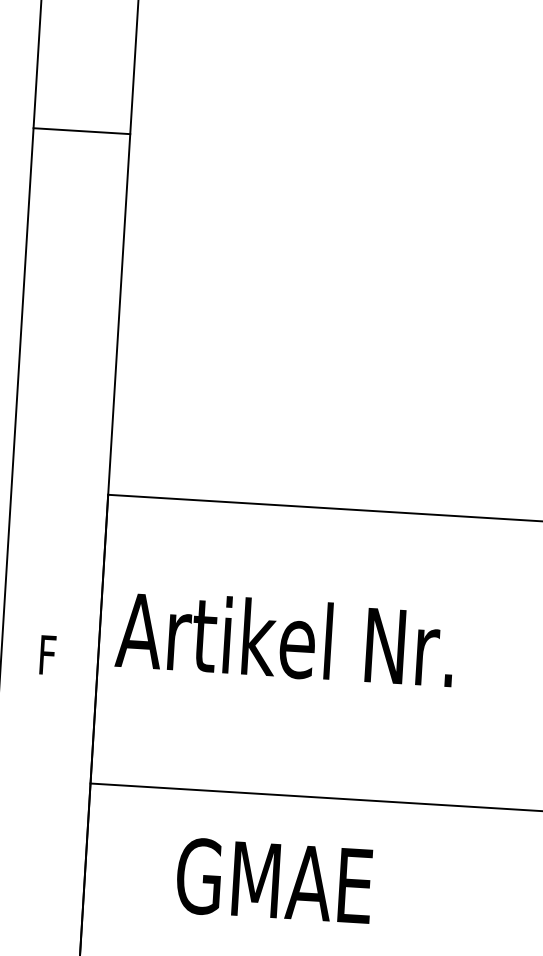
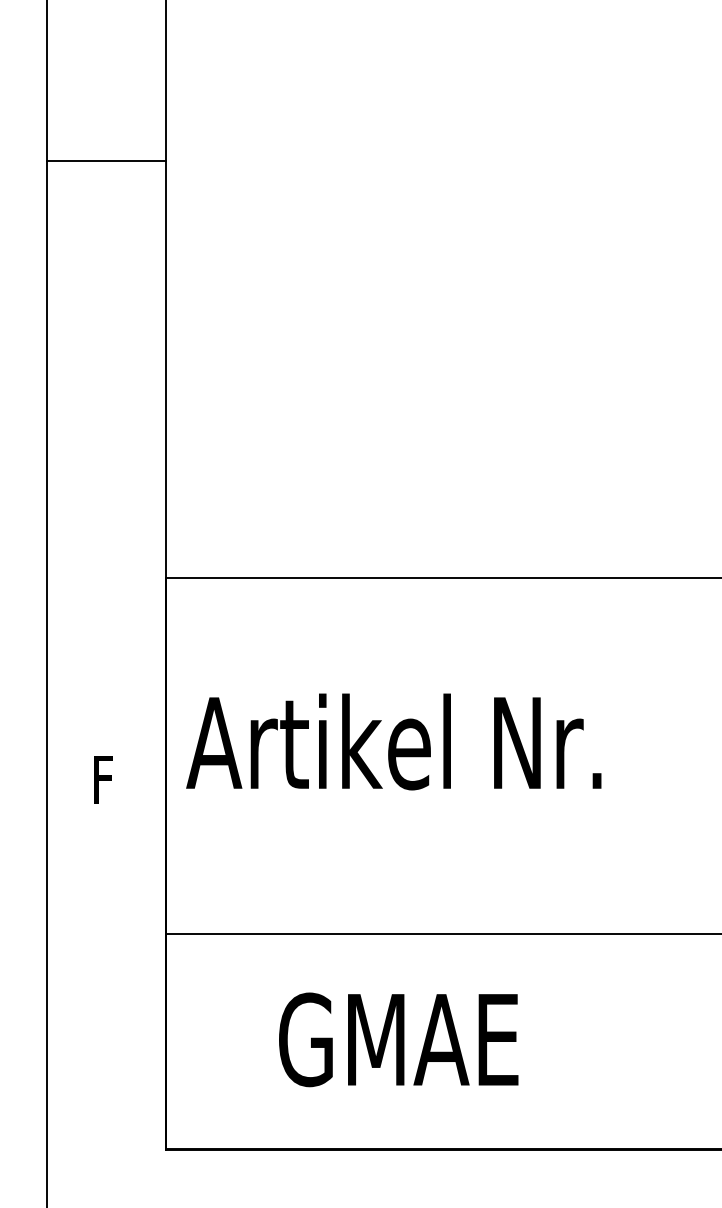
line: (81, 130) -> (105, 160), moved

